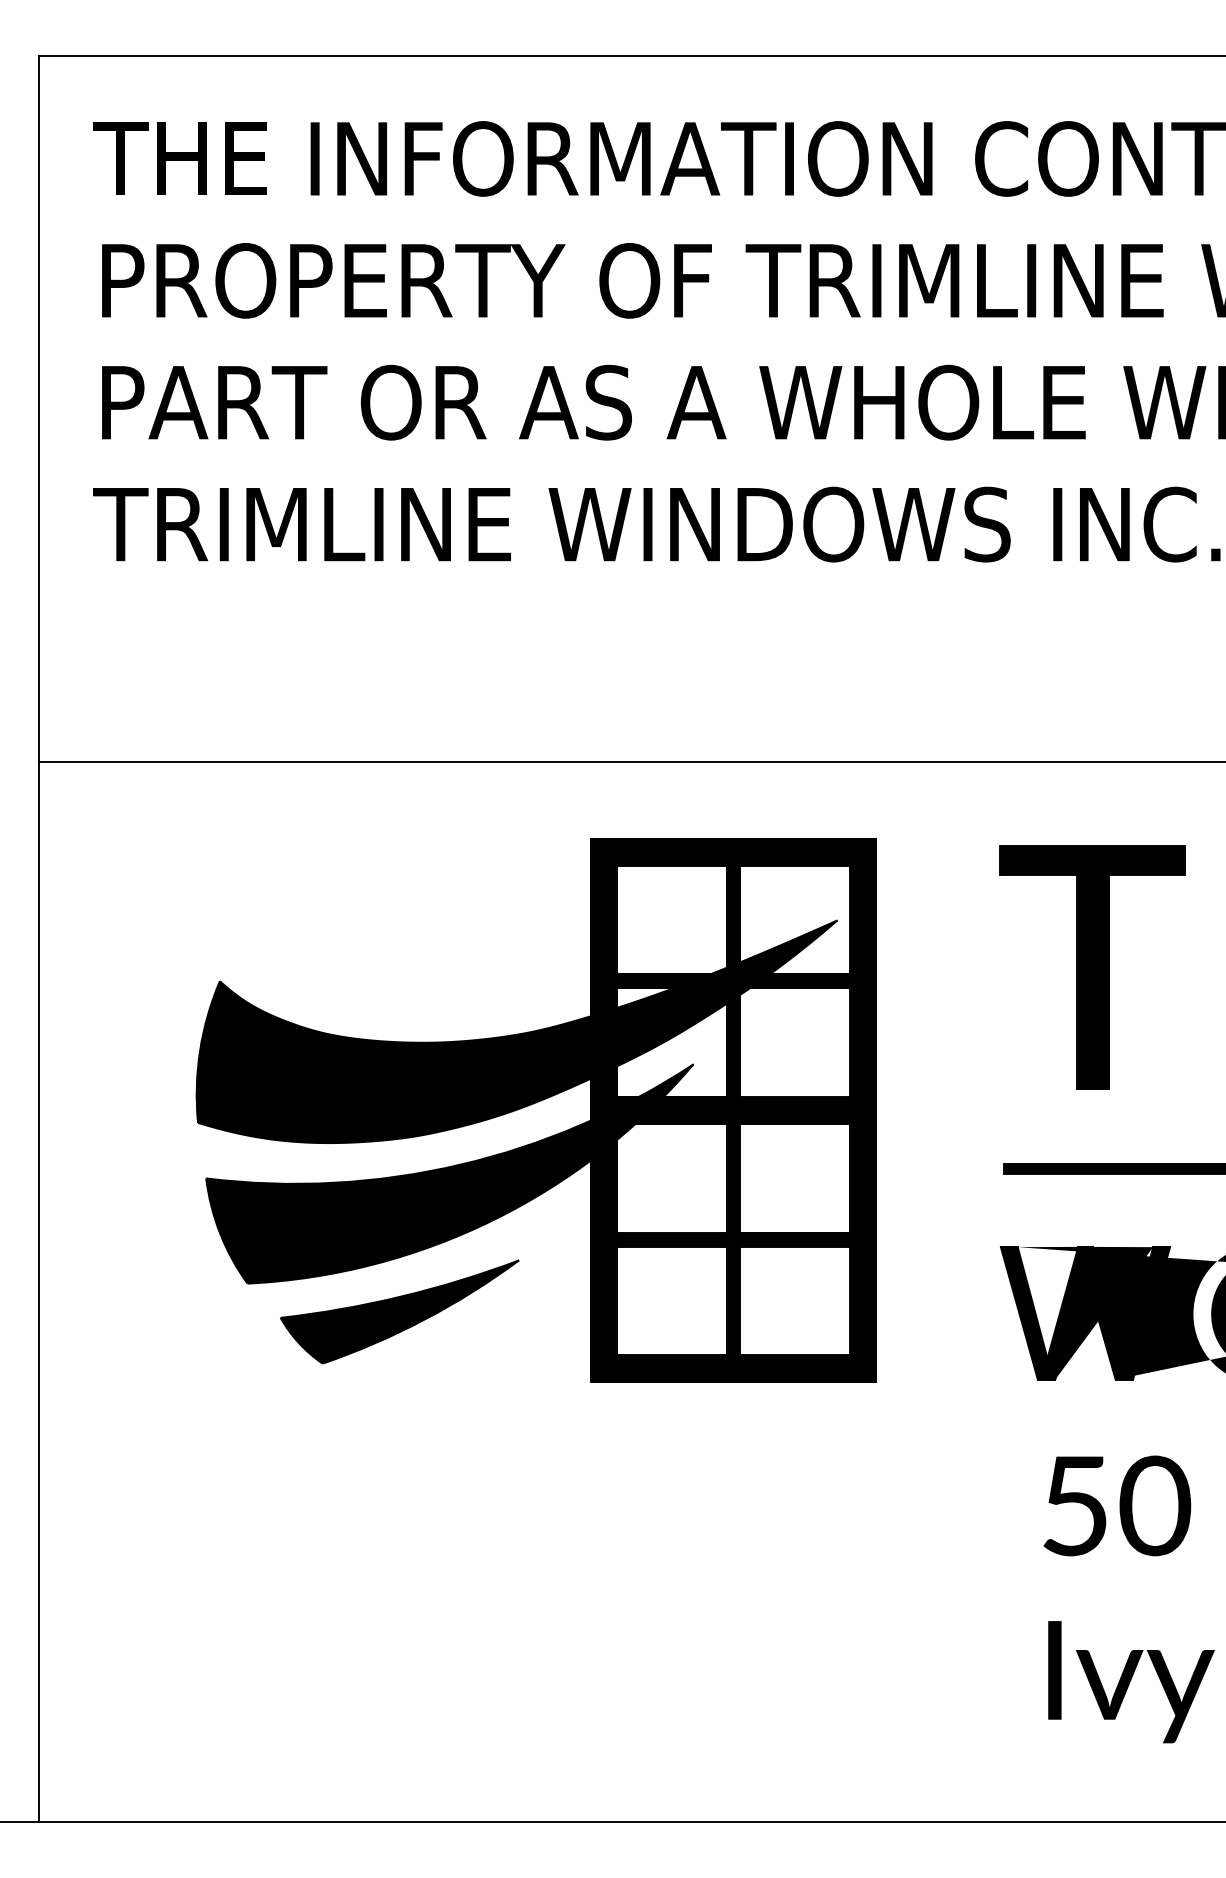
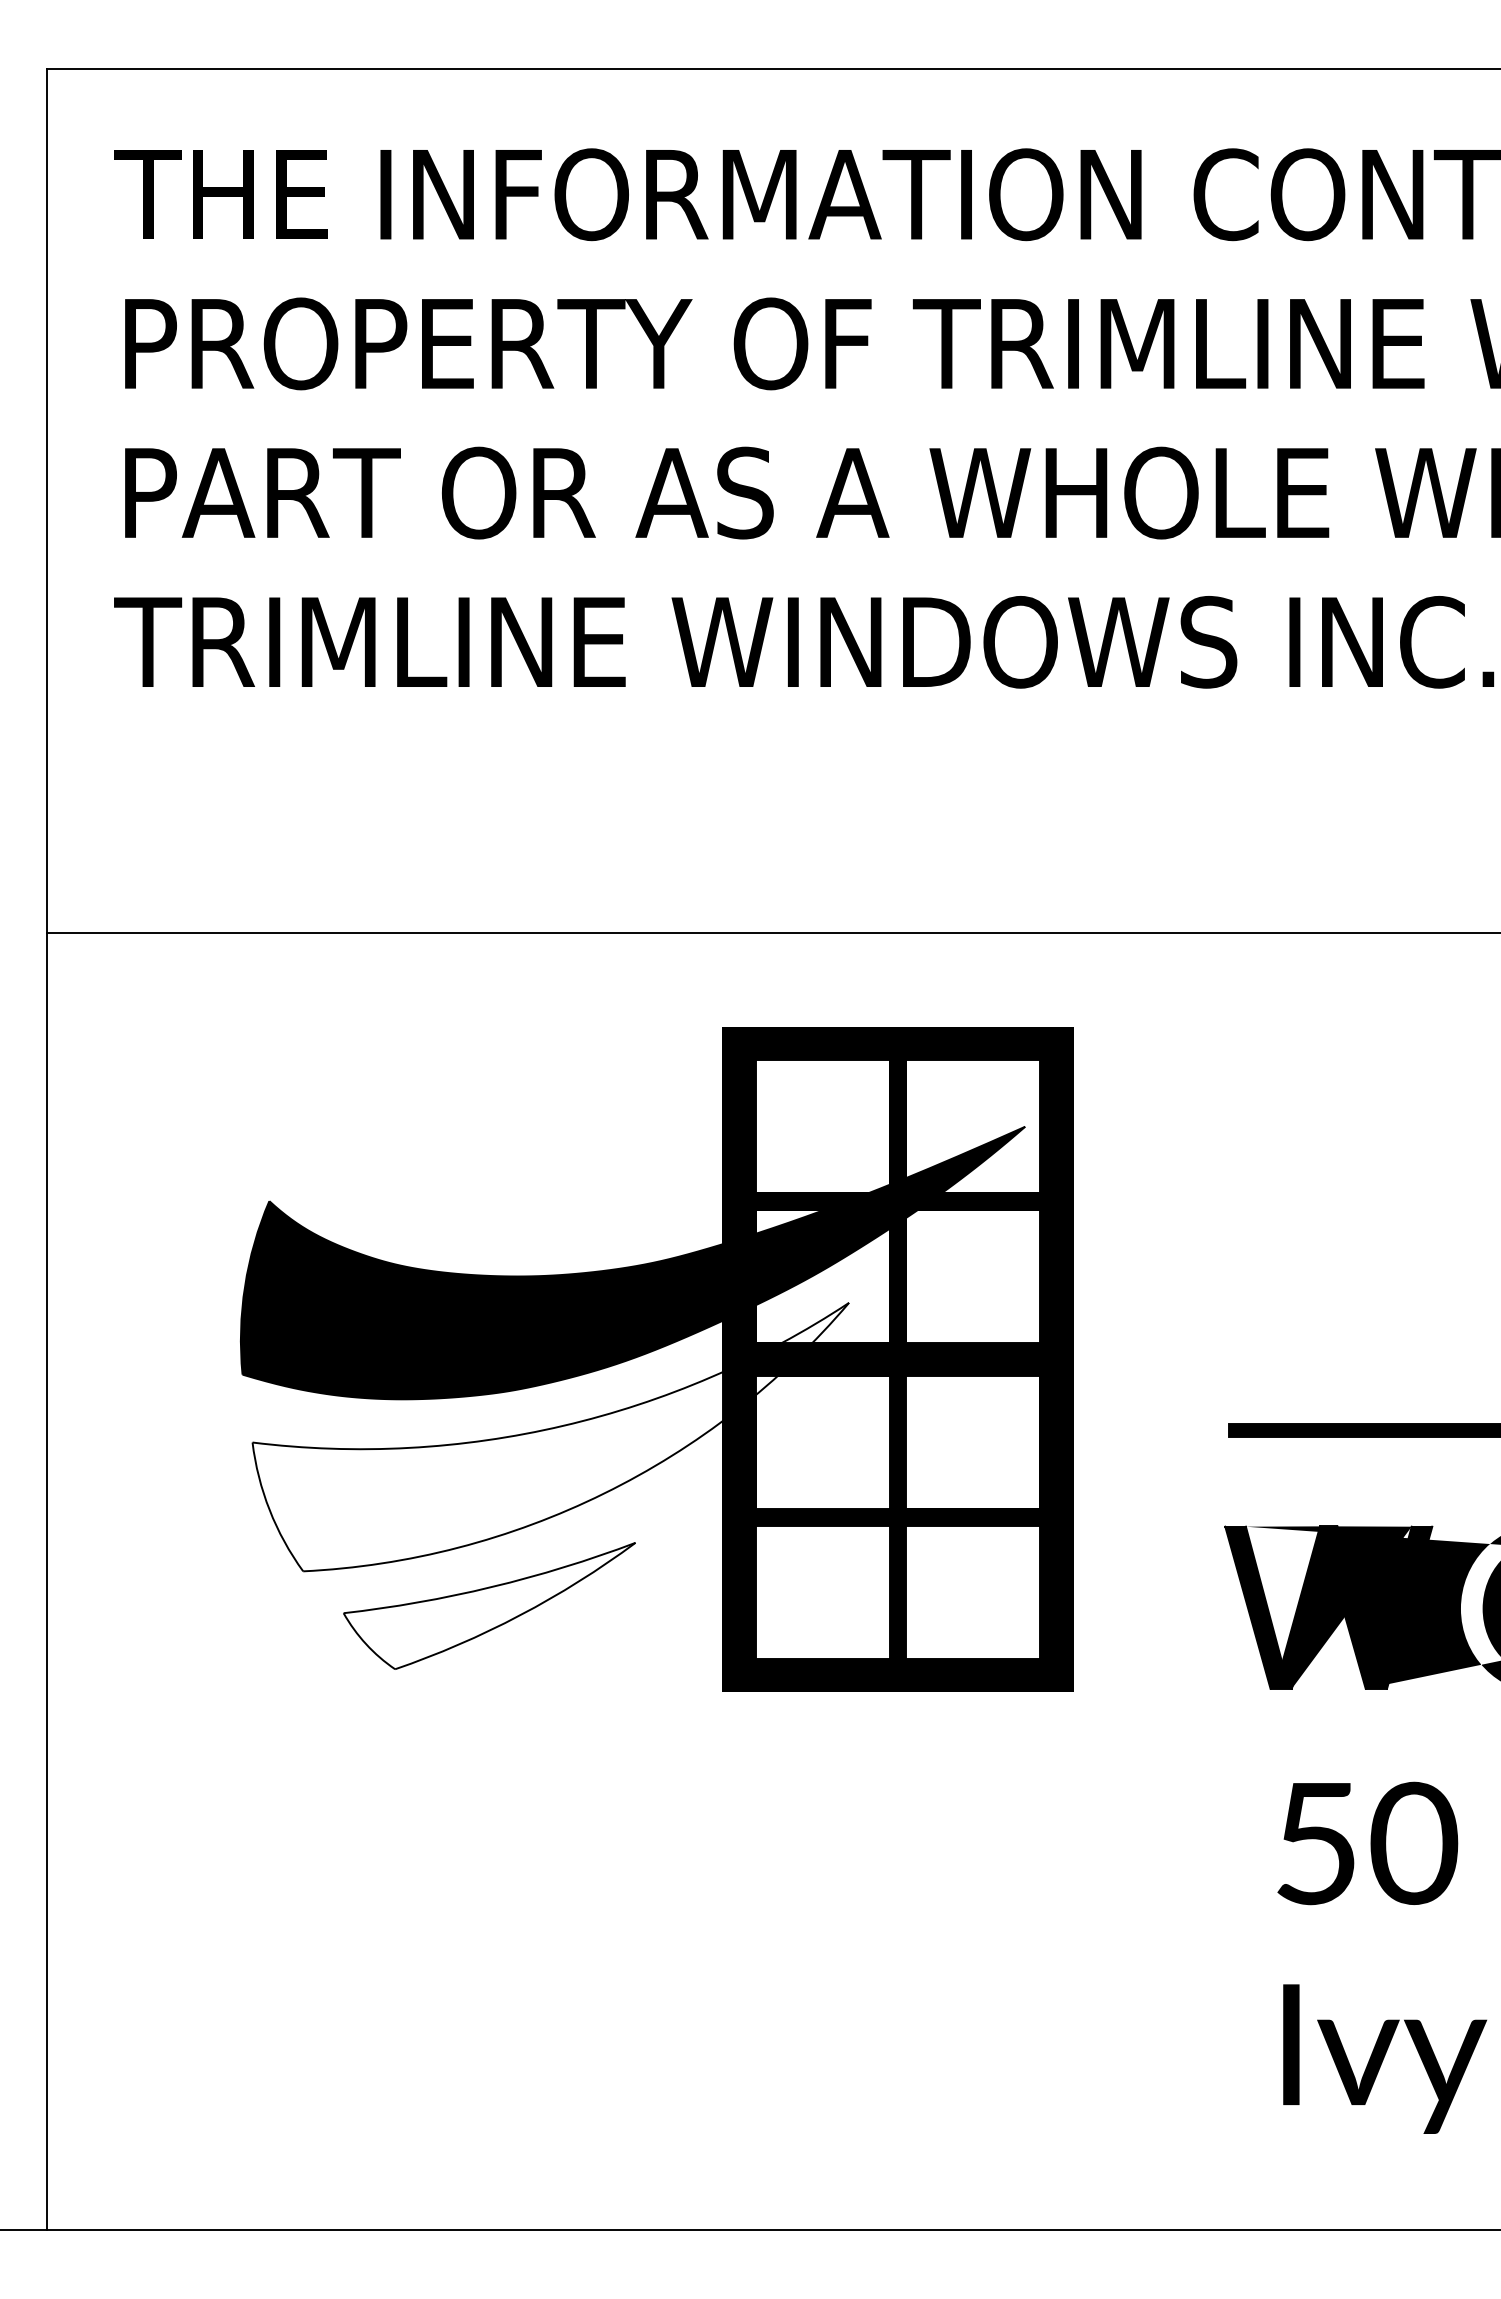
part: (1092, 967) -> (1337, 1184), removed
fill: (449, 1173) -> (550, 1436), removed
fill: (399, 1311) -> (489, 1605), removed

